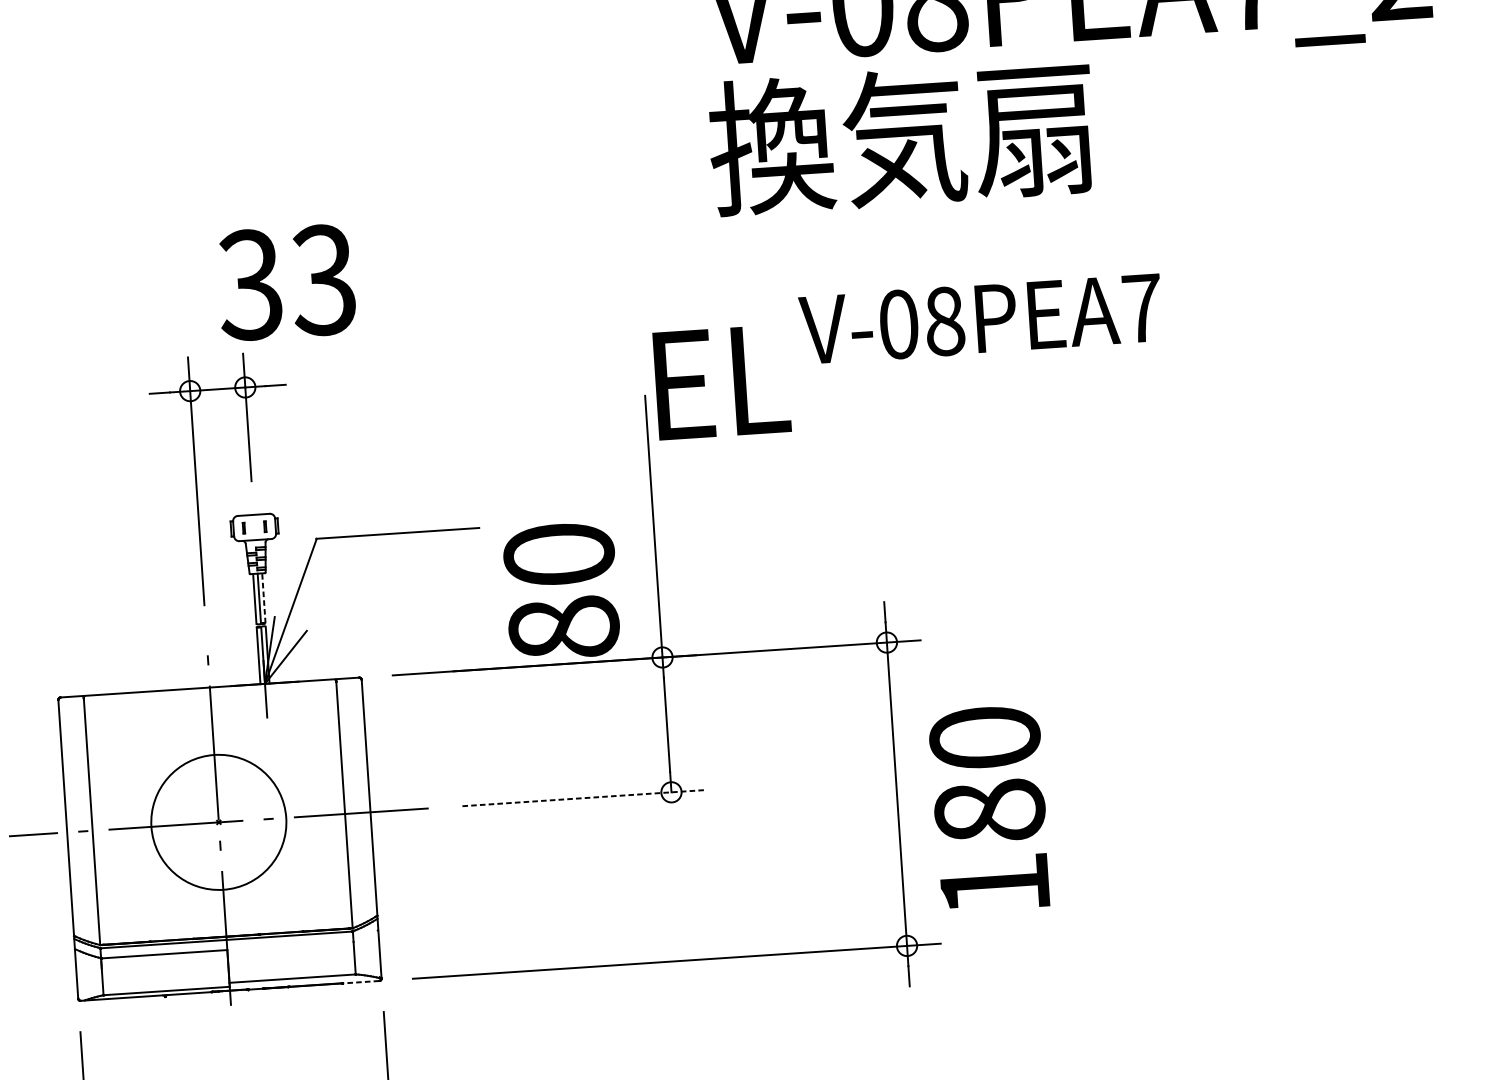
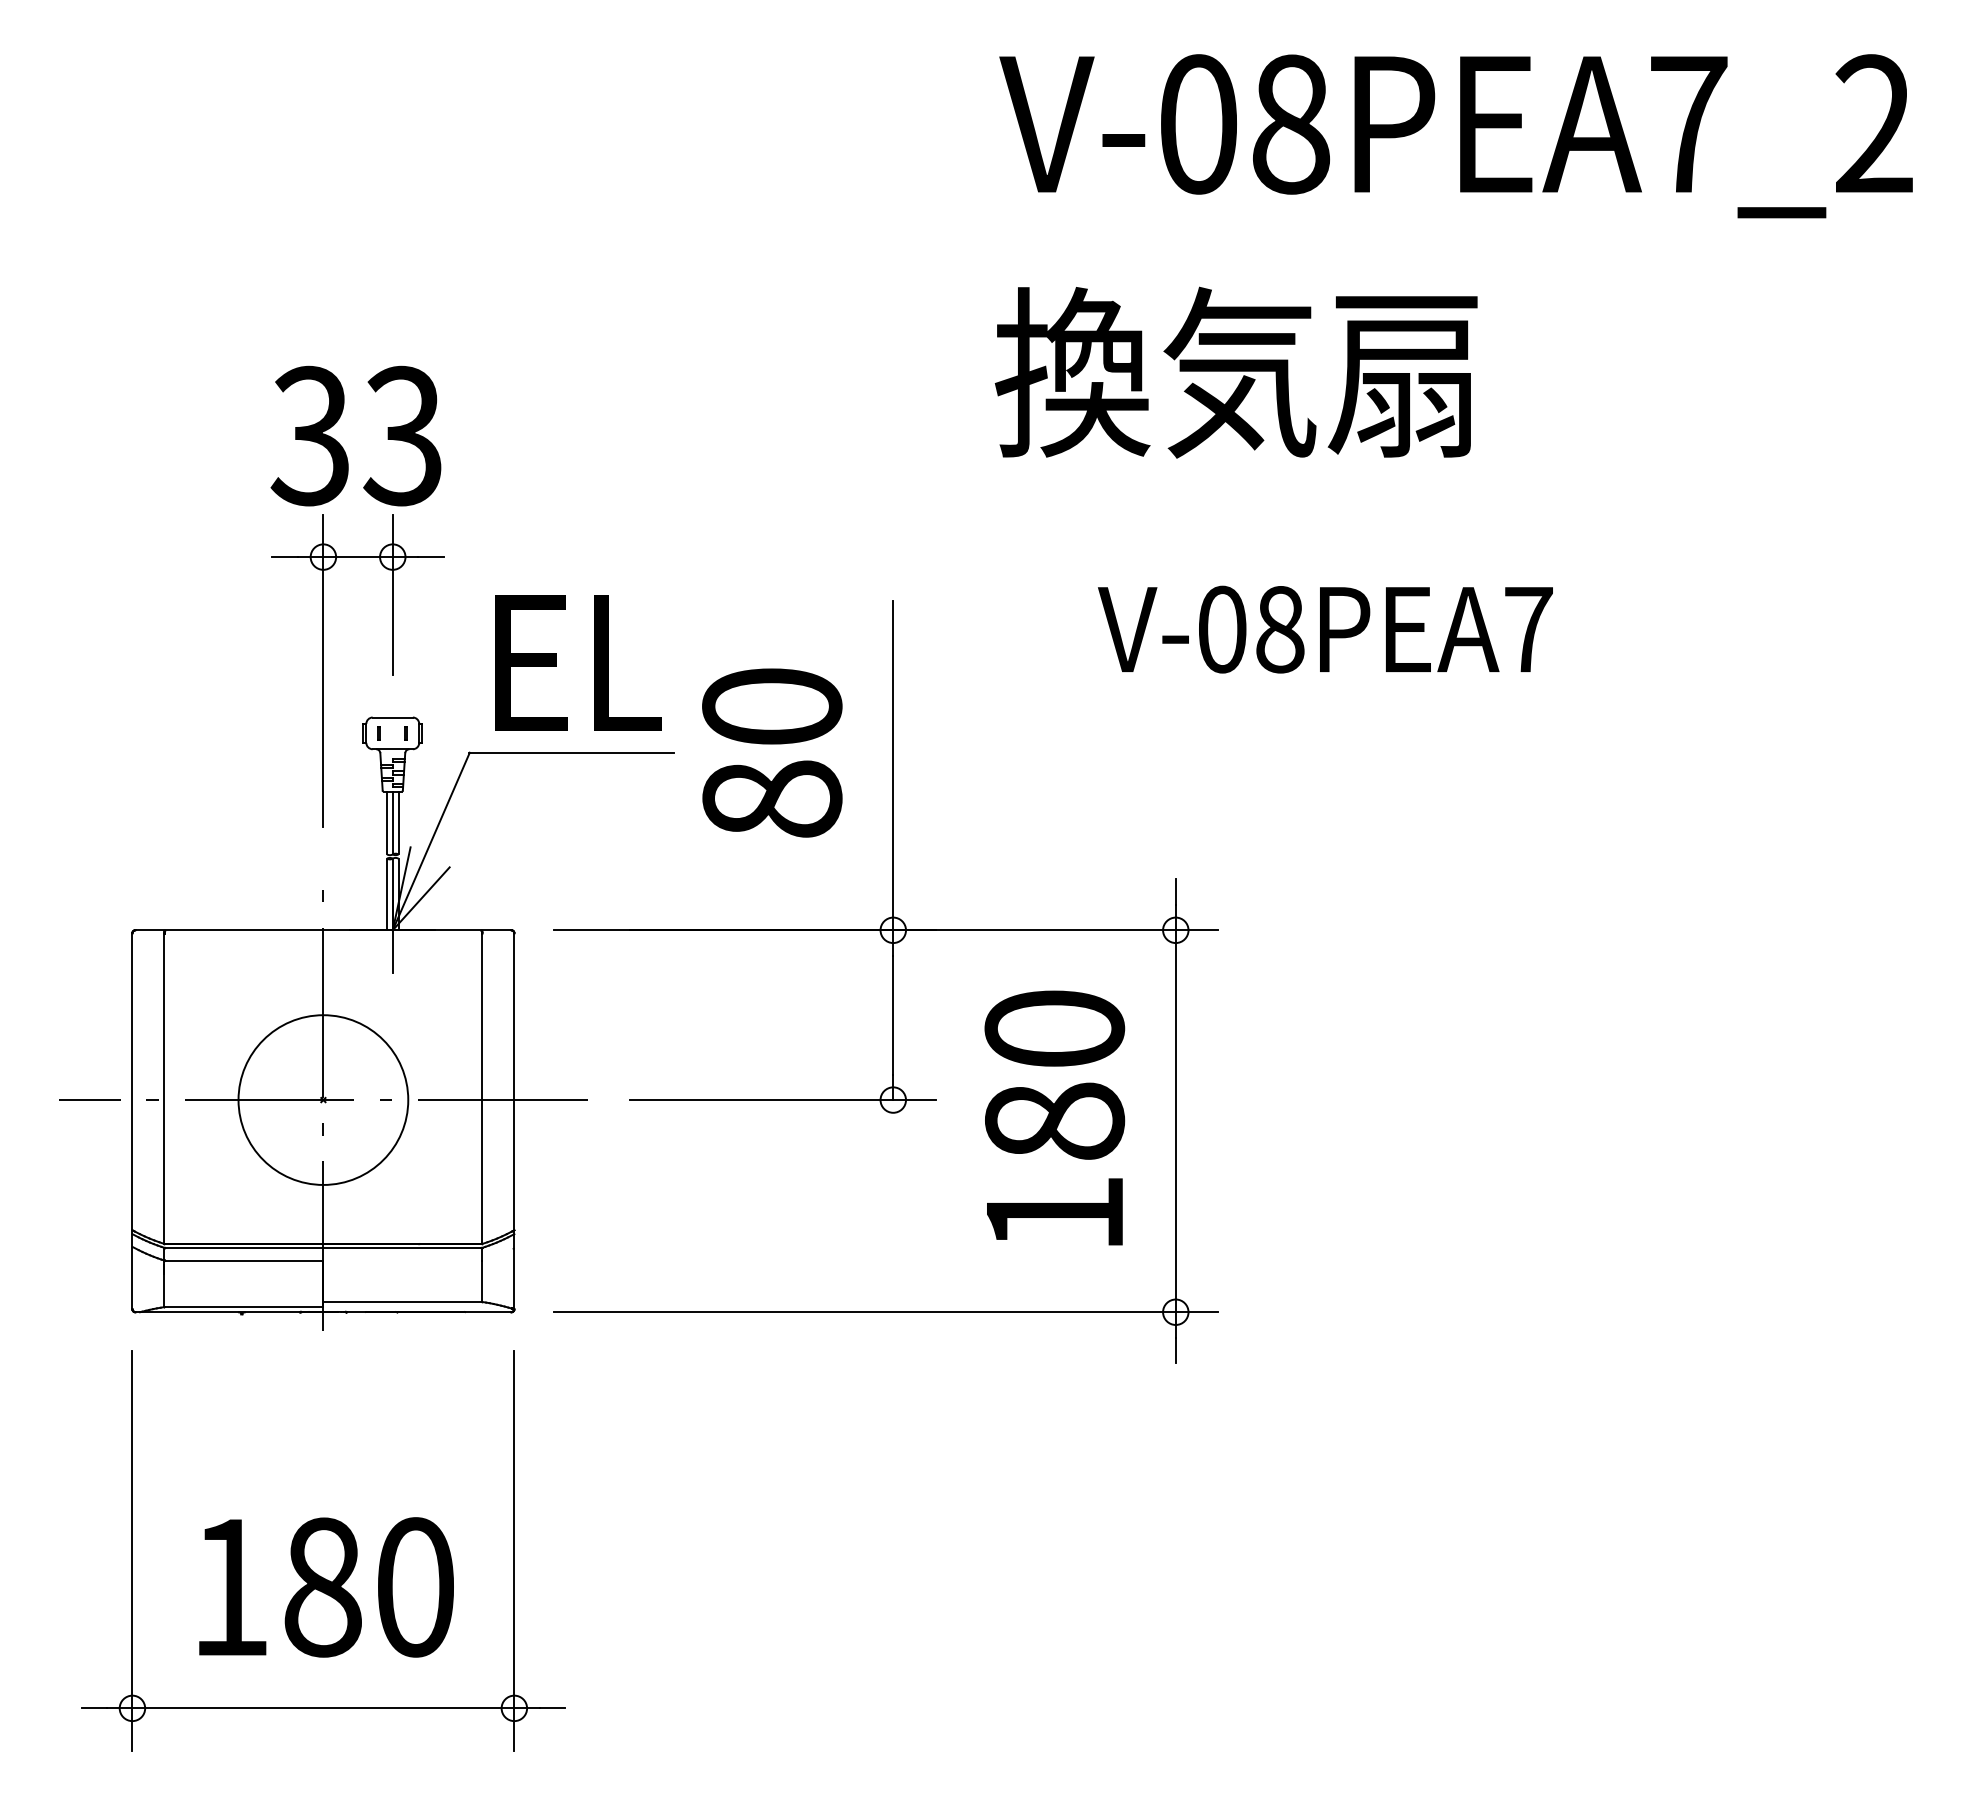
text: (901, 137) -> (1235, 372), moved
text: (285, 282) -> (355, 435), moved
text: (980, 318) -> (1325, 629), moved
text: (721, 381) -> (578, 662), moved
text: (561, 590) -> (772, 752), moved
line: (263, 597) -> (398, 822), dashed -> solid
line: (583, 798) -> (782, 1100), dashed -> solid
text: (989, 808) -> (1054, 1117), moved
line: (361, 982) -> (488, 1312), dashed -> solid

